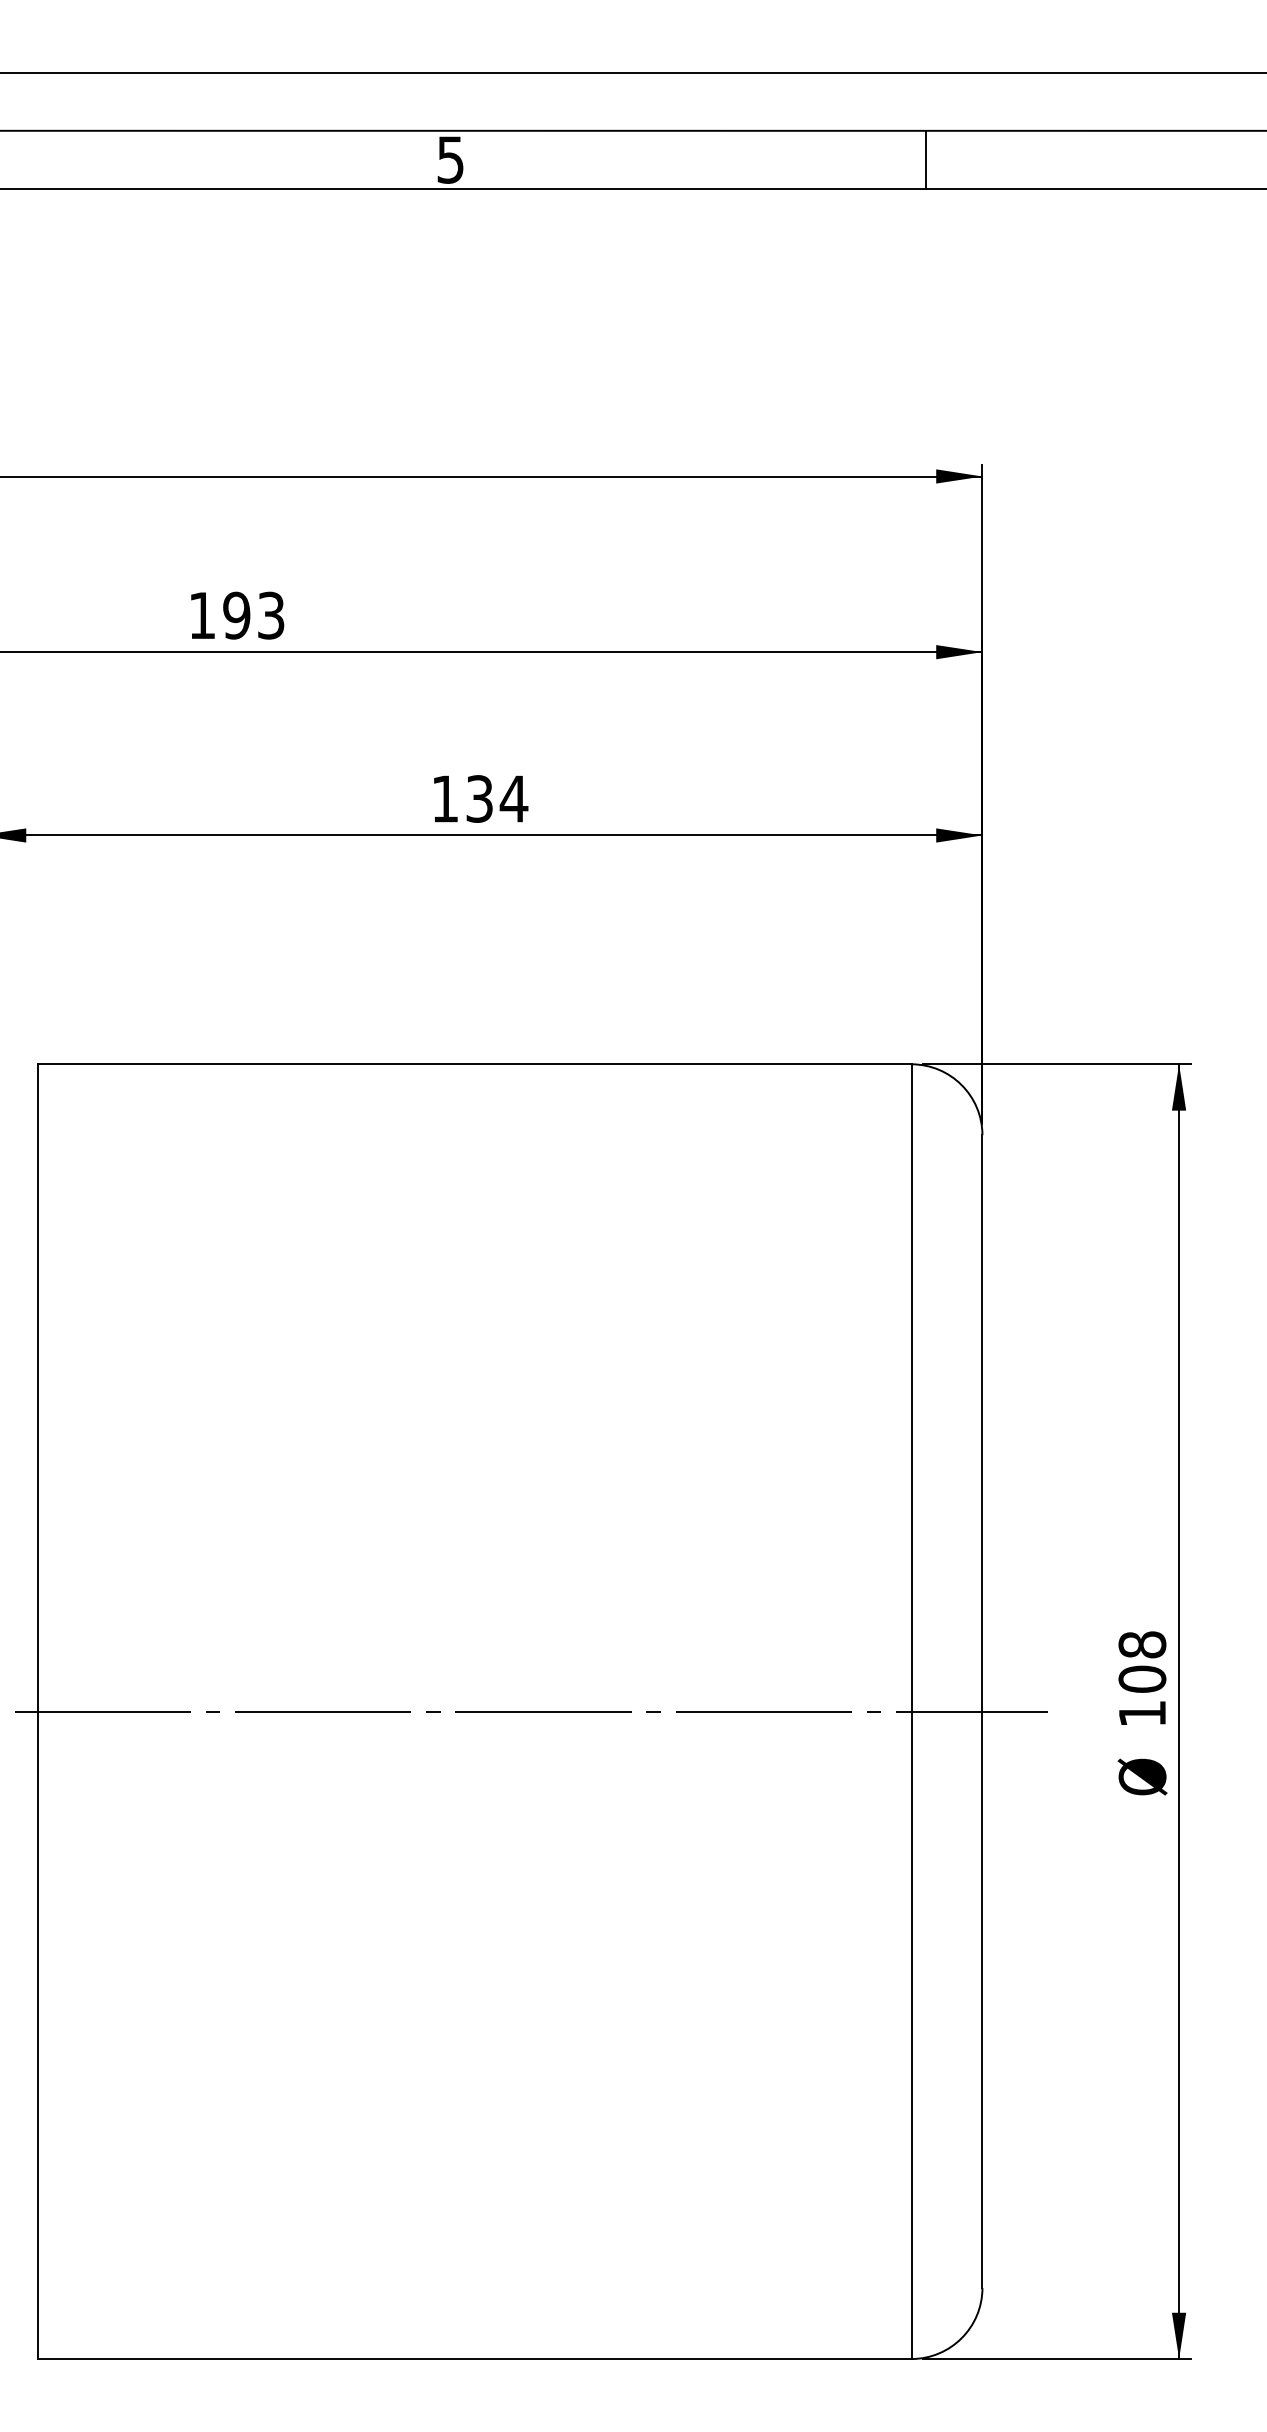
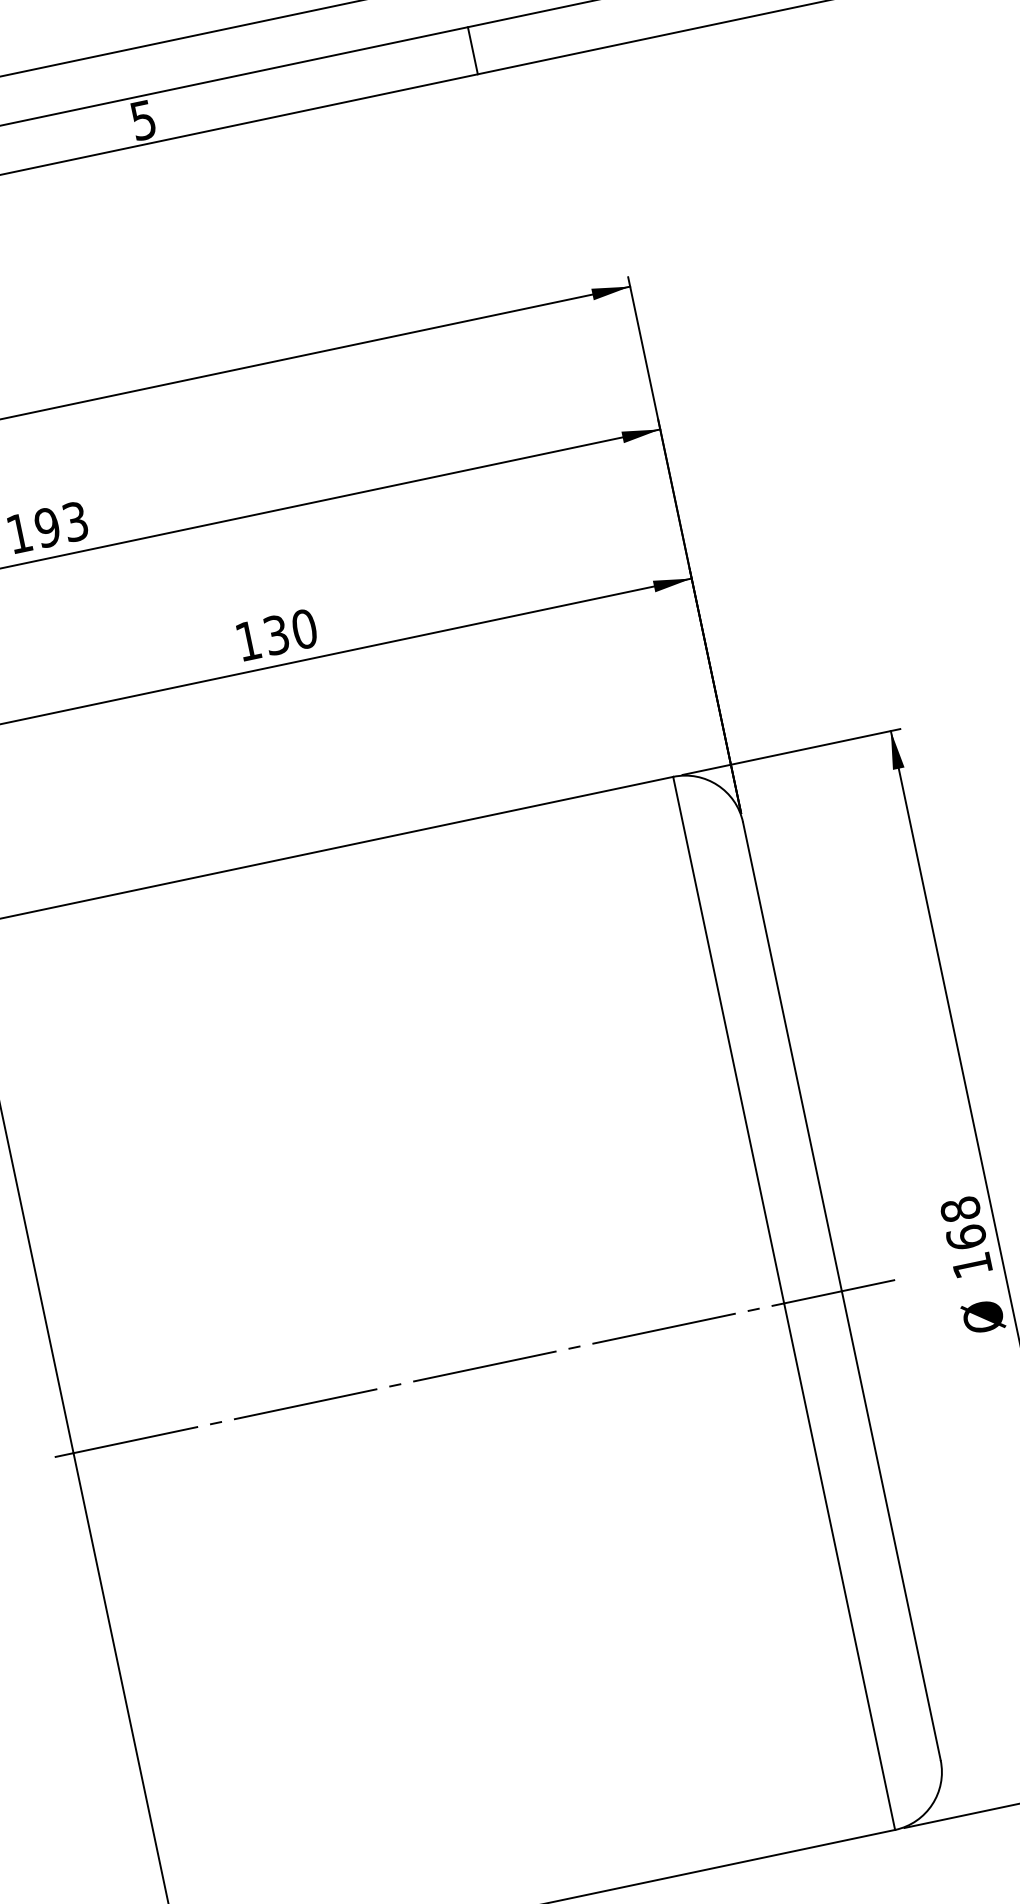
line: (925, 159) -> (472, 50), moved
text: (513, 798) -> (303, 628), 134 -> 130
text: (1142, 1678) -> (966, 1236), 108 -> 168

